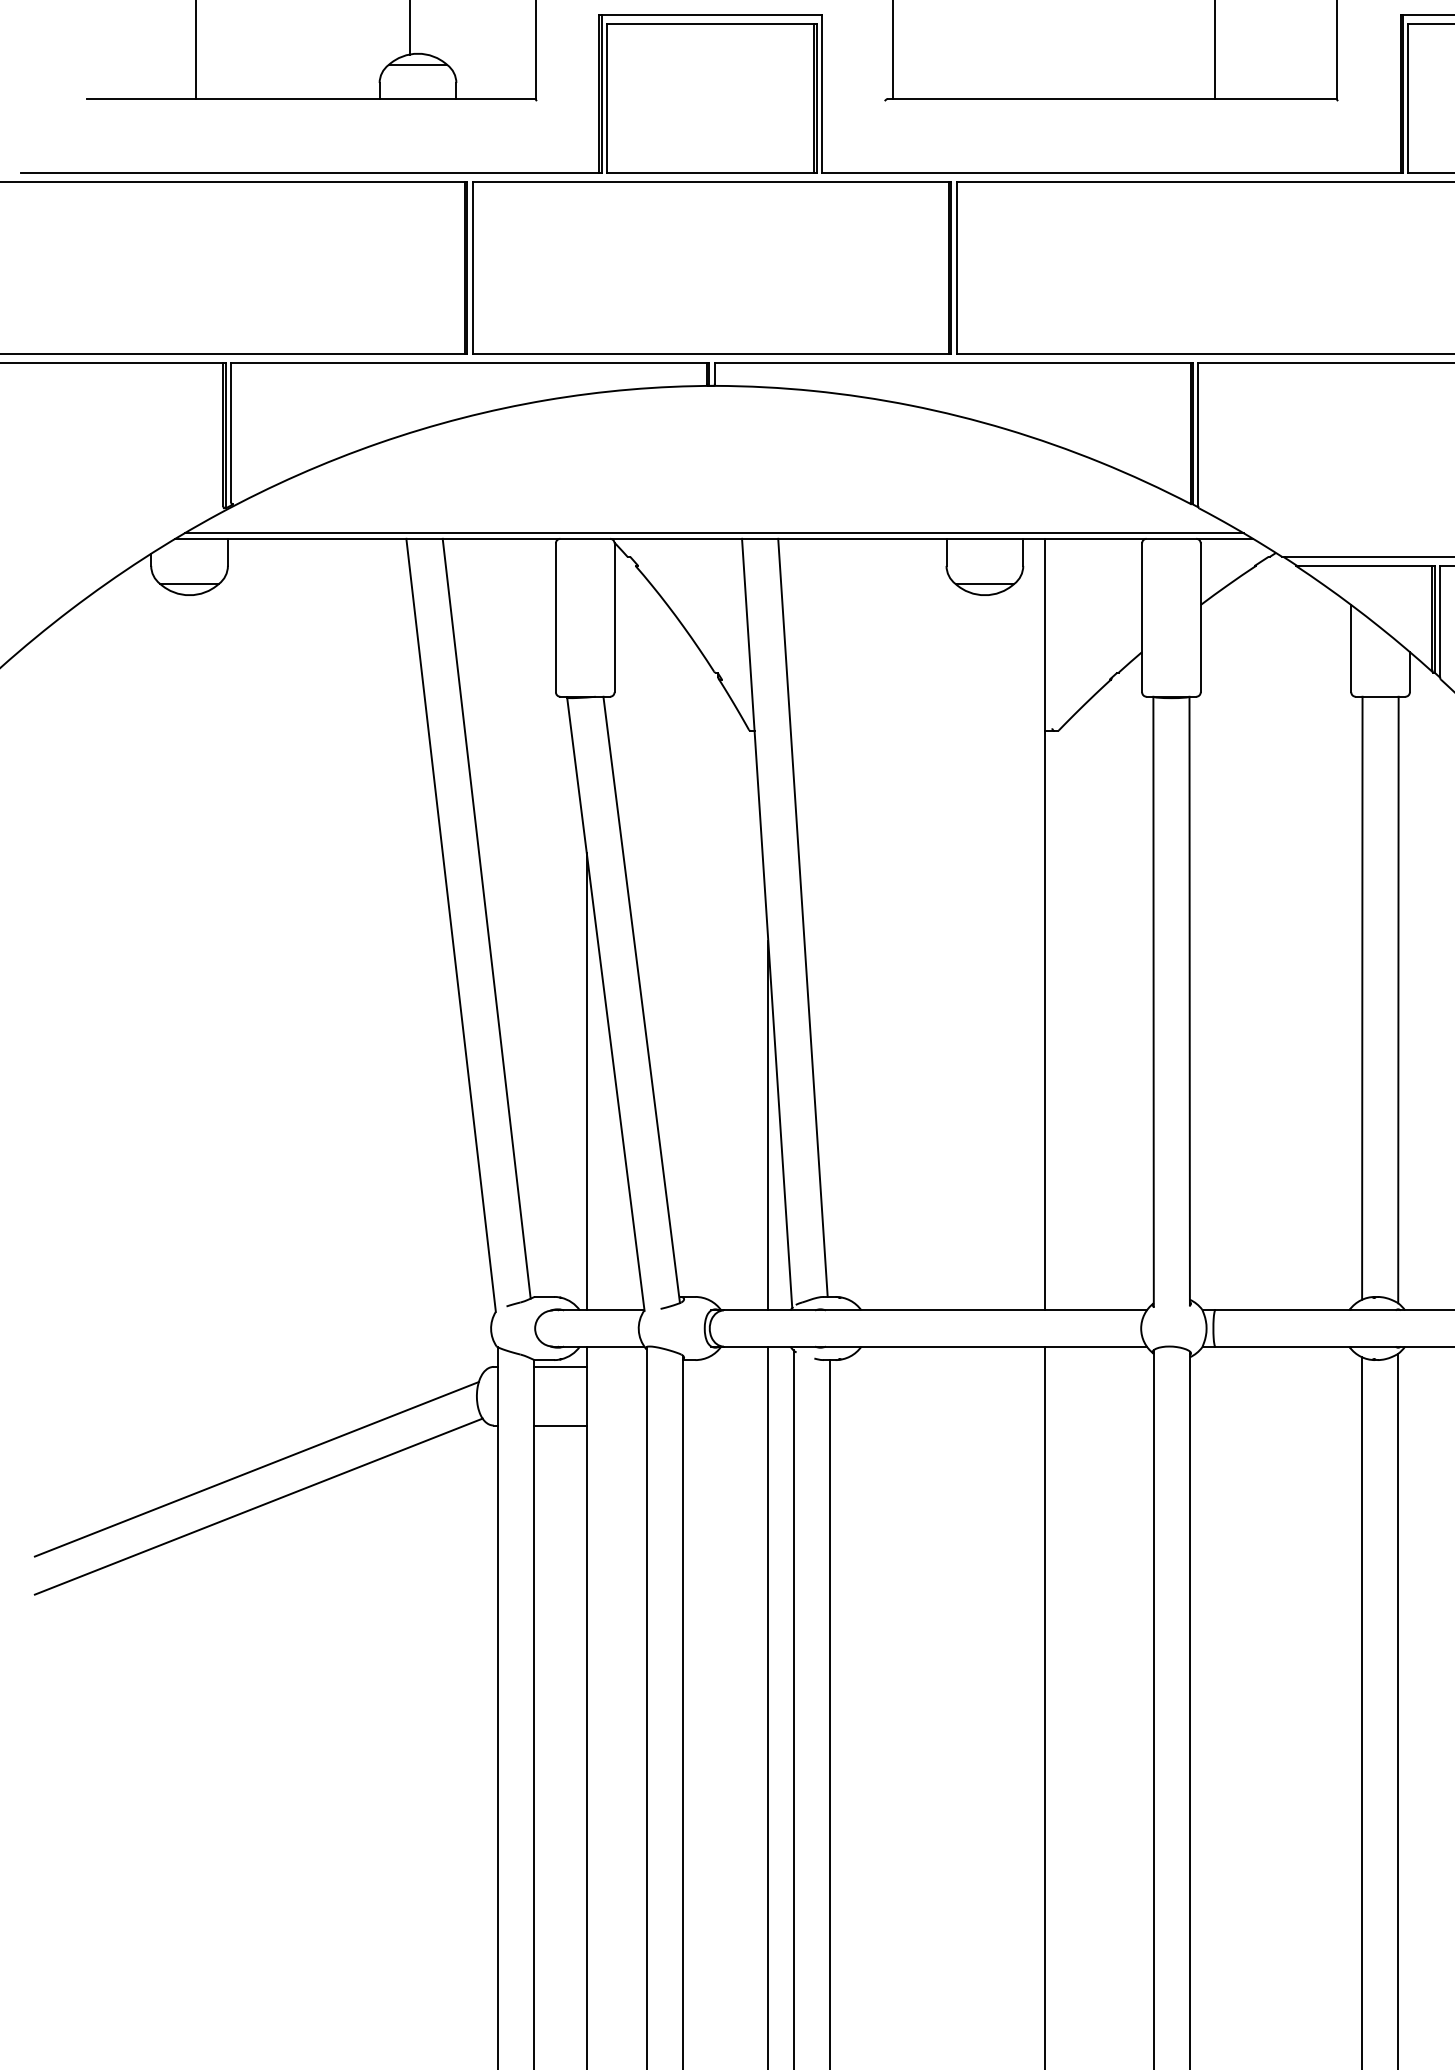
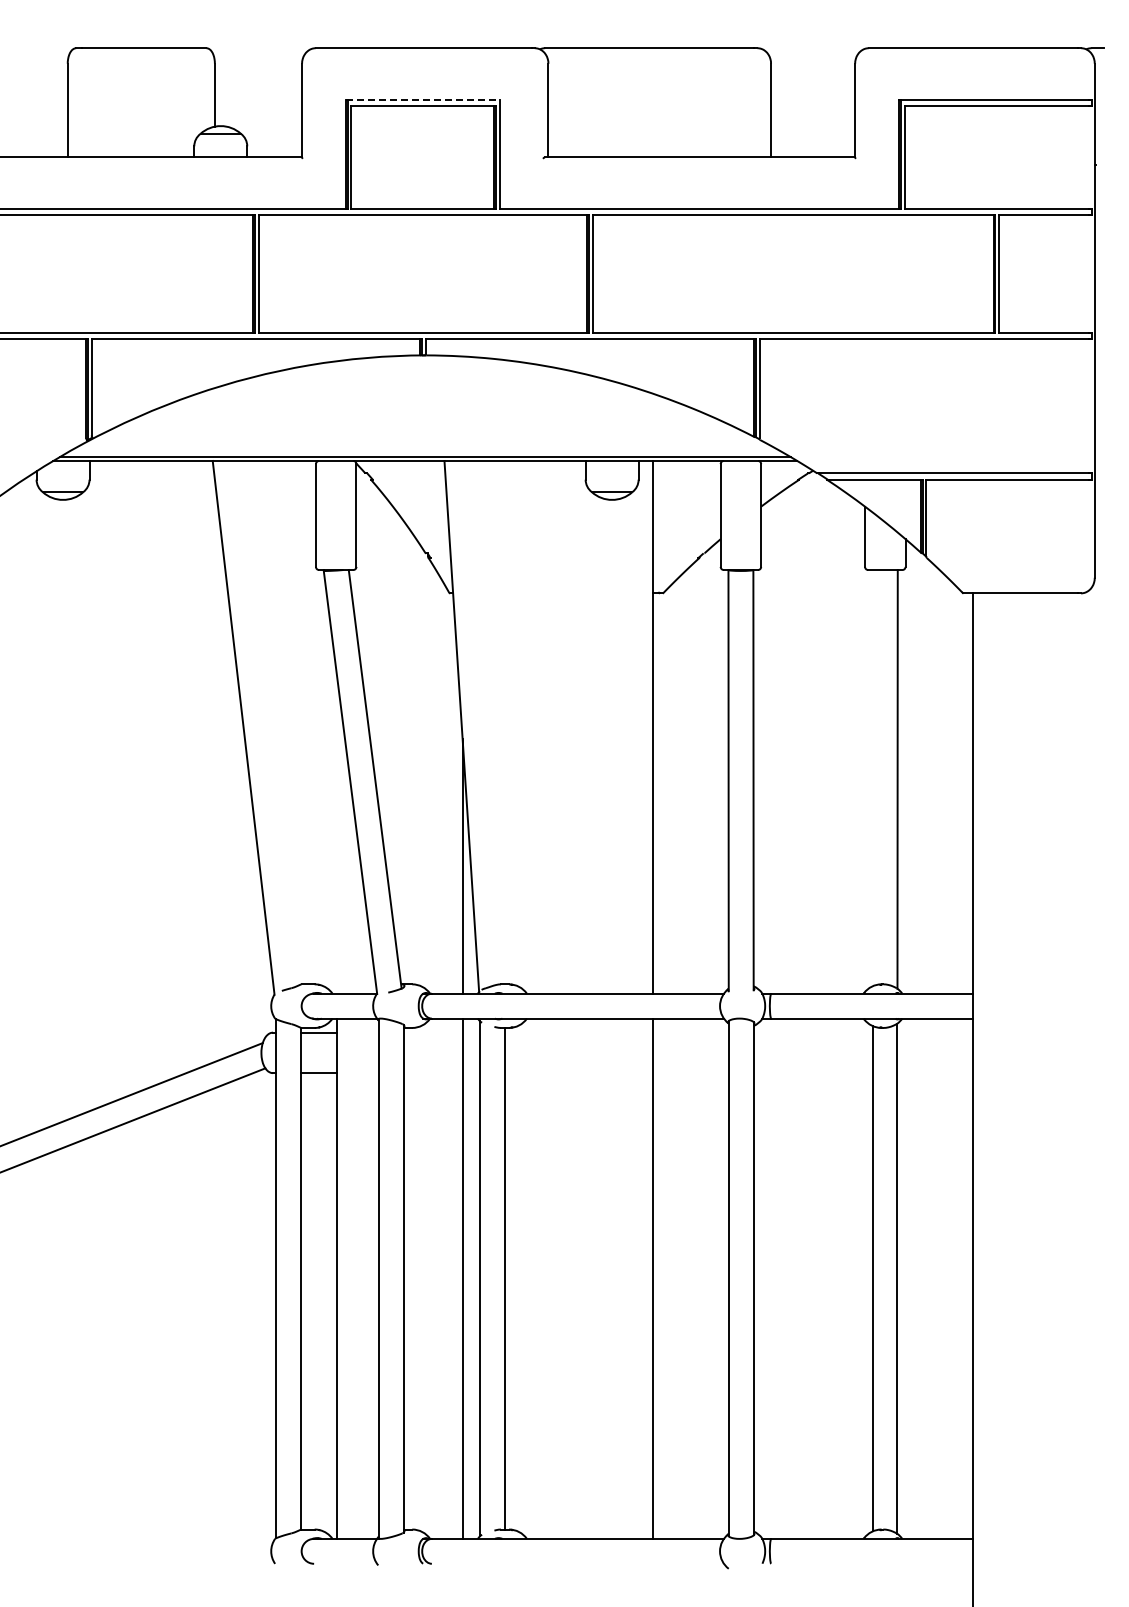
line: (710, 15) -> (422, 99), solid -> dashed
line: (485, 917) -> (267, 722), removed
line: (802, 917) -> (486, 722), removed
line: (1362, 998) -> (872, 778), removed
line: (587, 1081) -> (337, 835), removed

